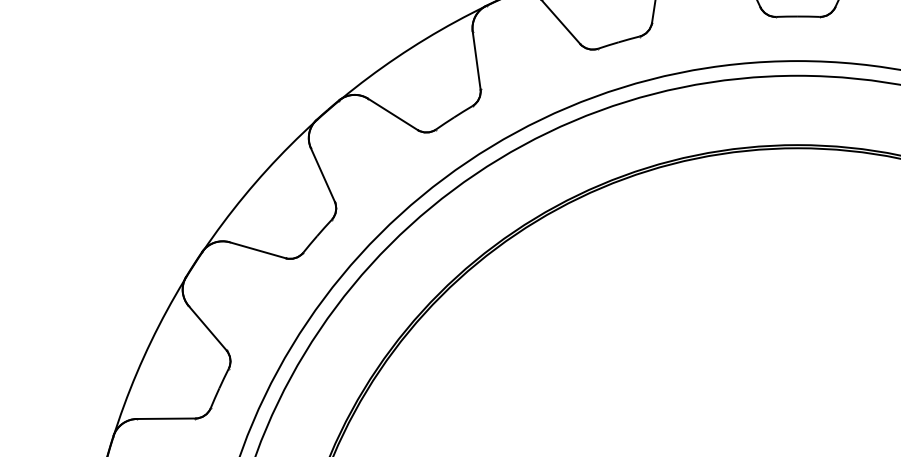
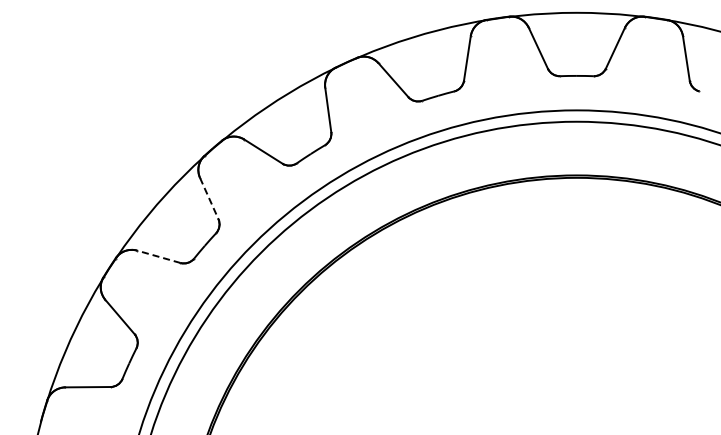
line: (323, 174) -> (209, 198), solid -> dashed
line: (257, 249) -> (158, 256), solid -> dashed

